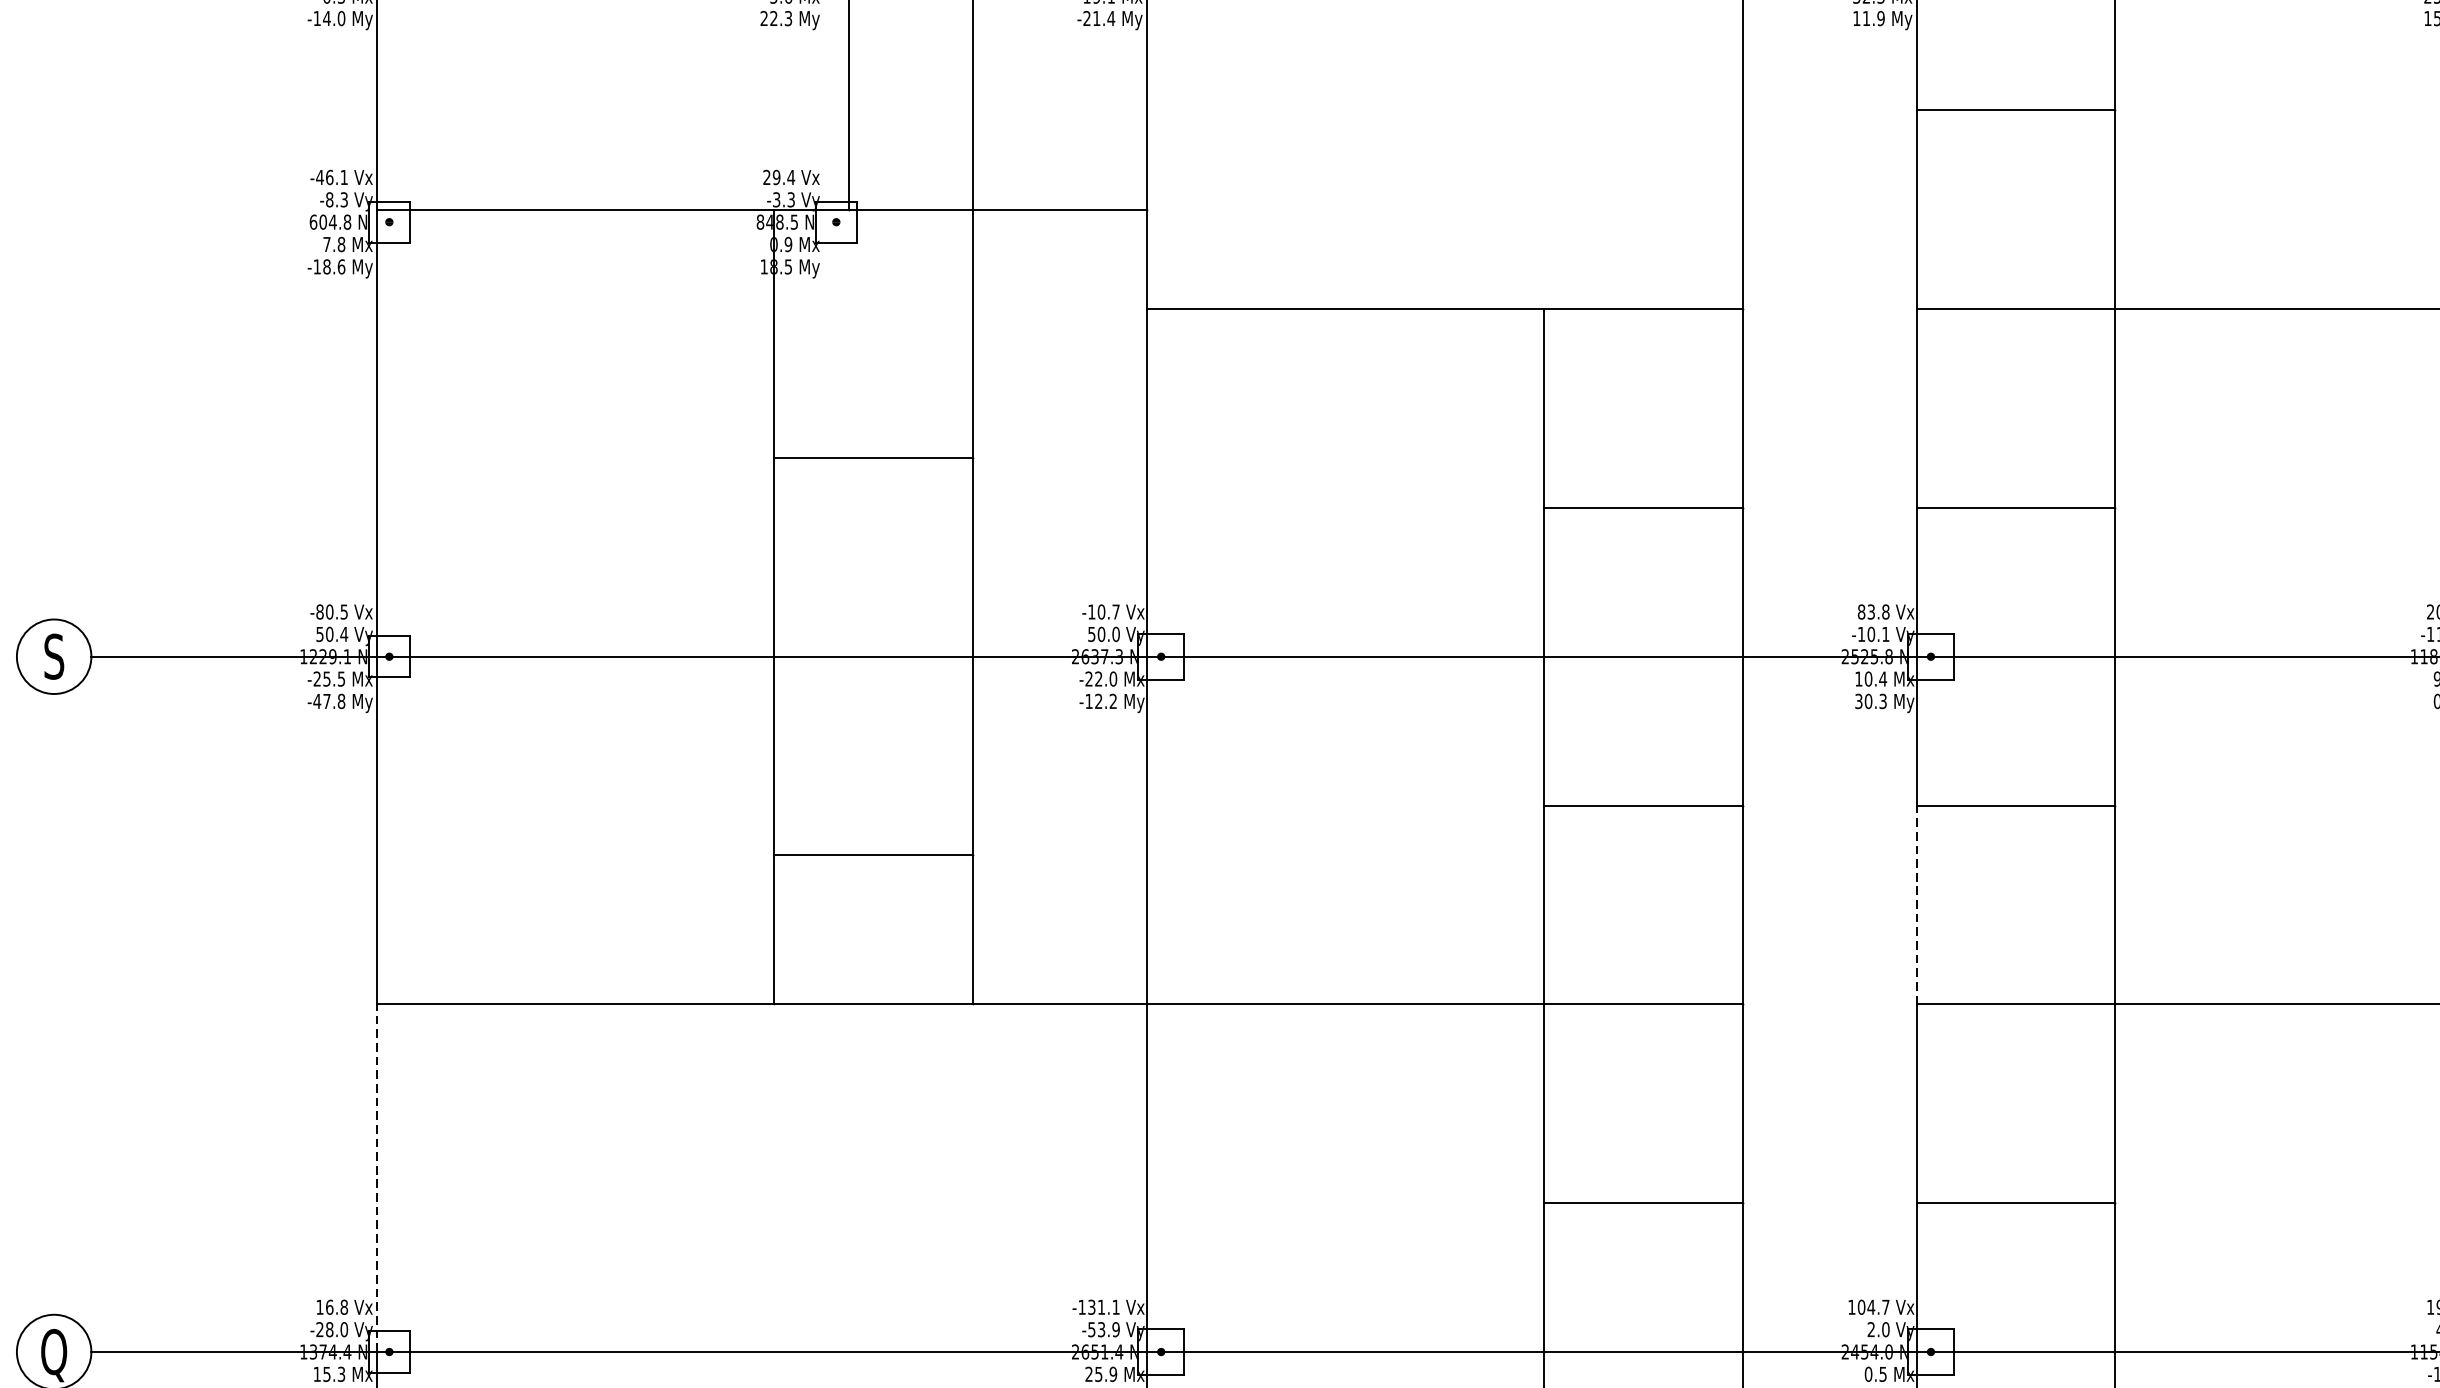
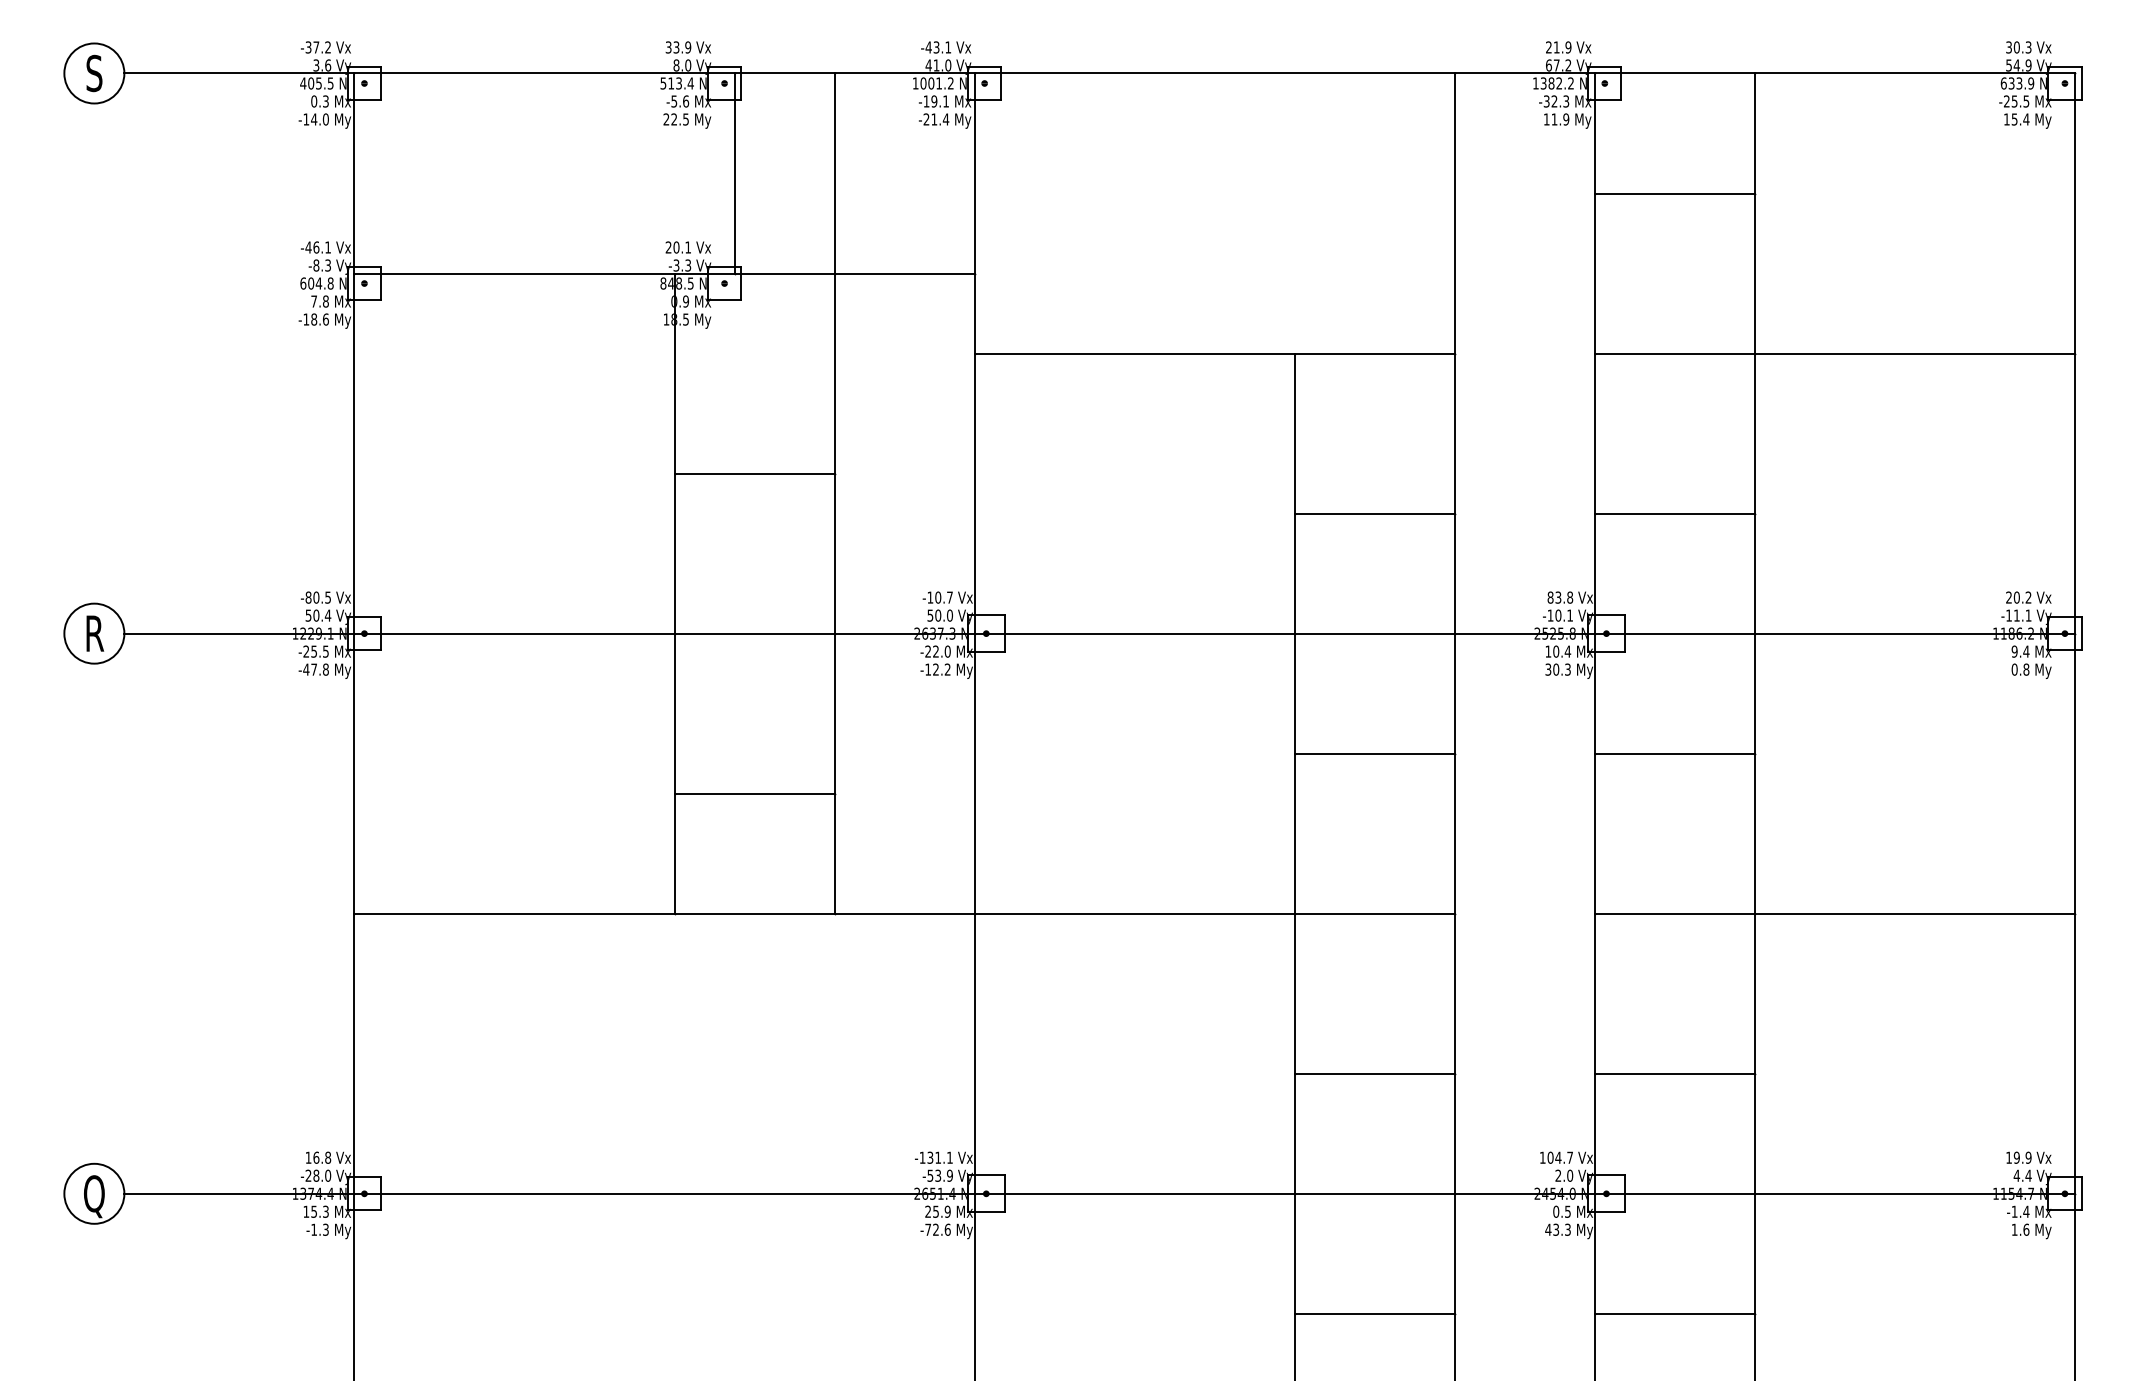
text: (787, 17) -> (685, 118), 22.3 -> 22.5
text: (784, 177) -> (682, 247), 29.4 -> 20.1
text: (55, 656) -> (95, 633), S -> R
line: (1916, 904) -> (1594, 833), dashed -> solid
line: (377, 1177) -> (354, 1053), dashed -> solid

